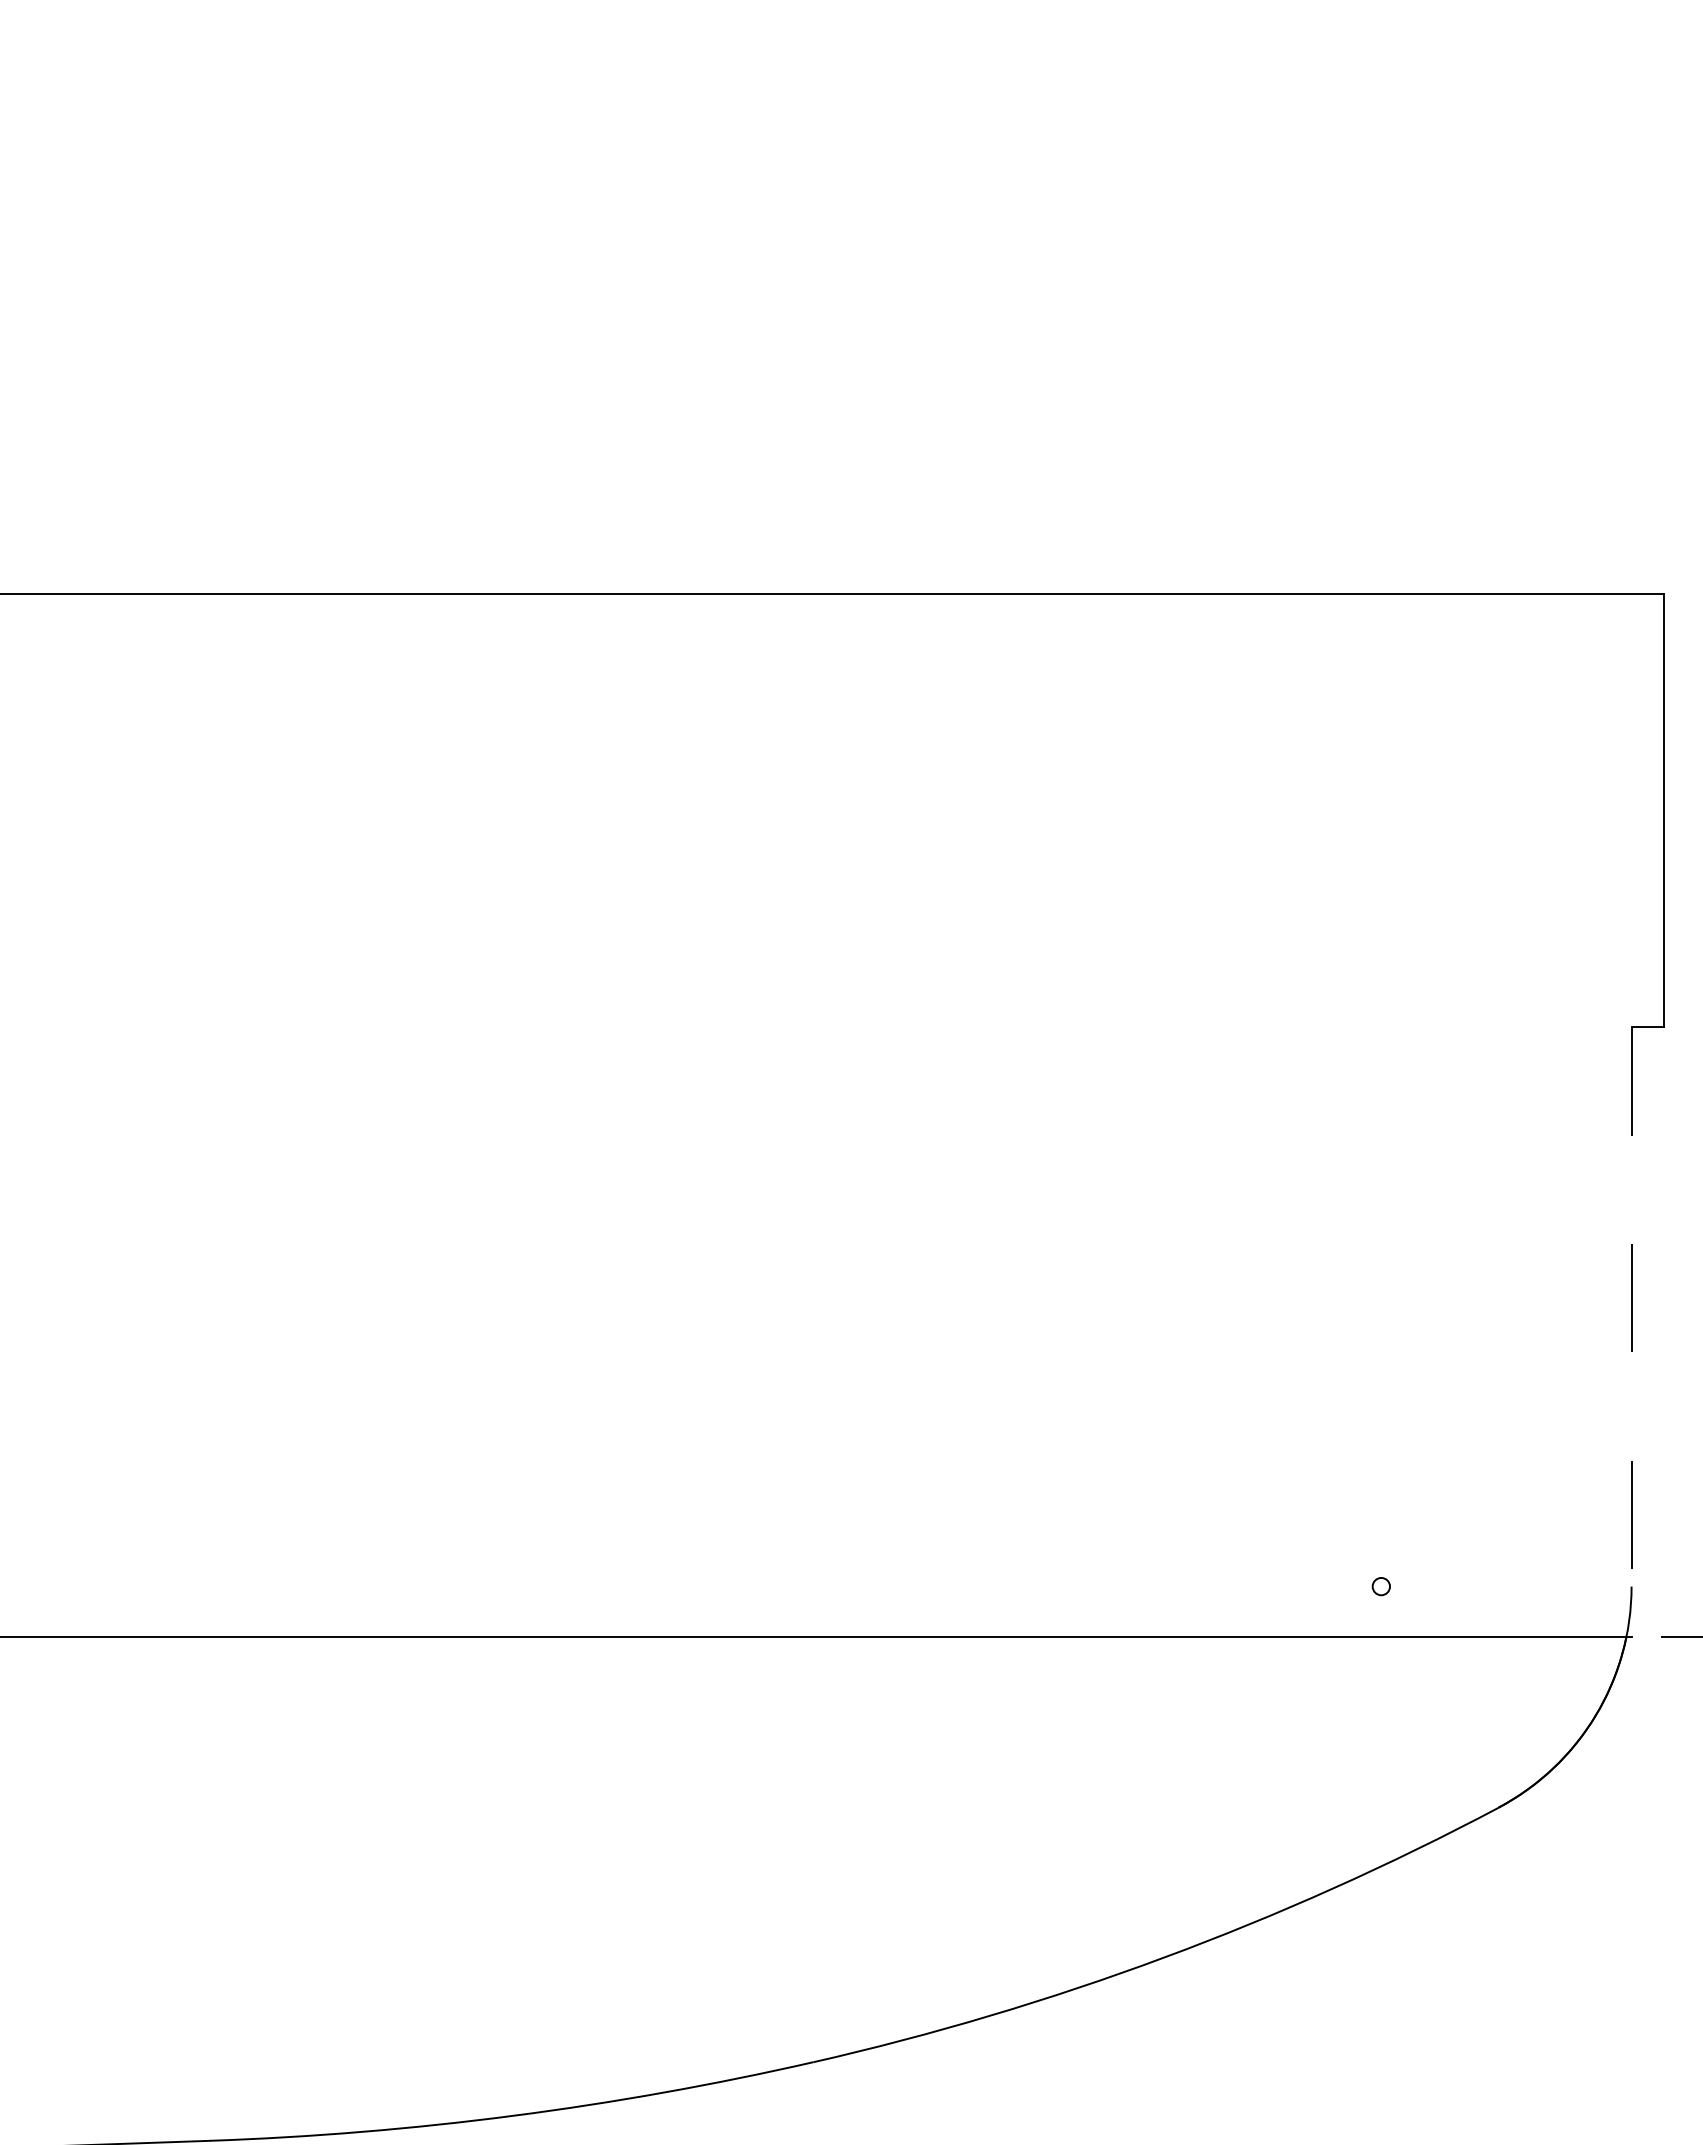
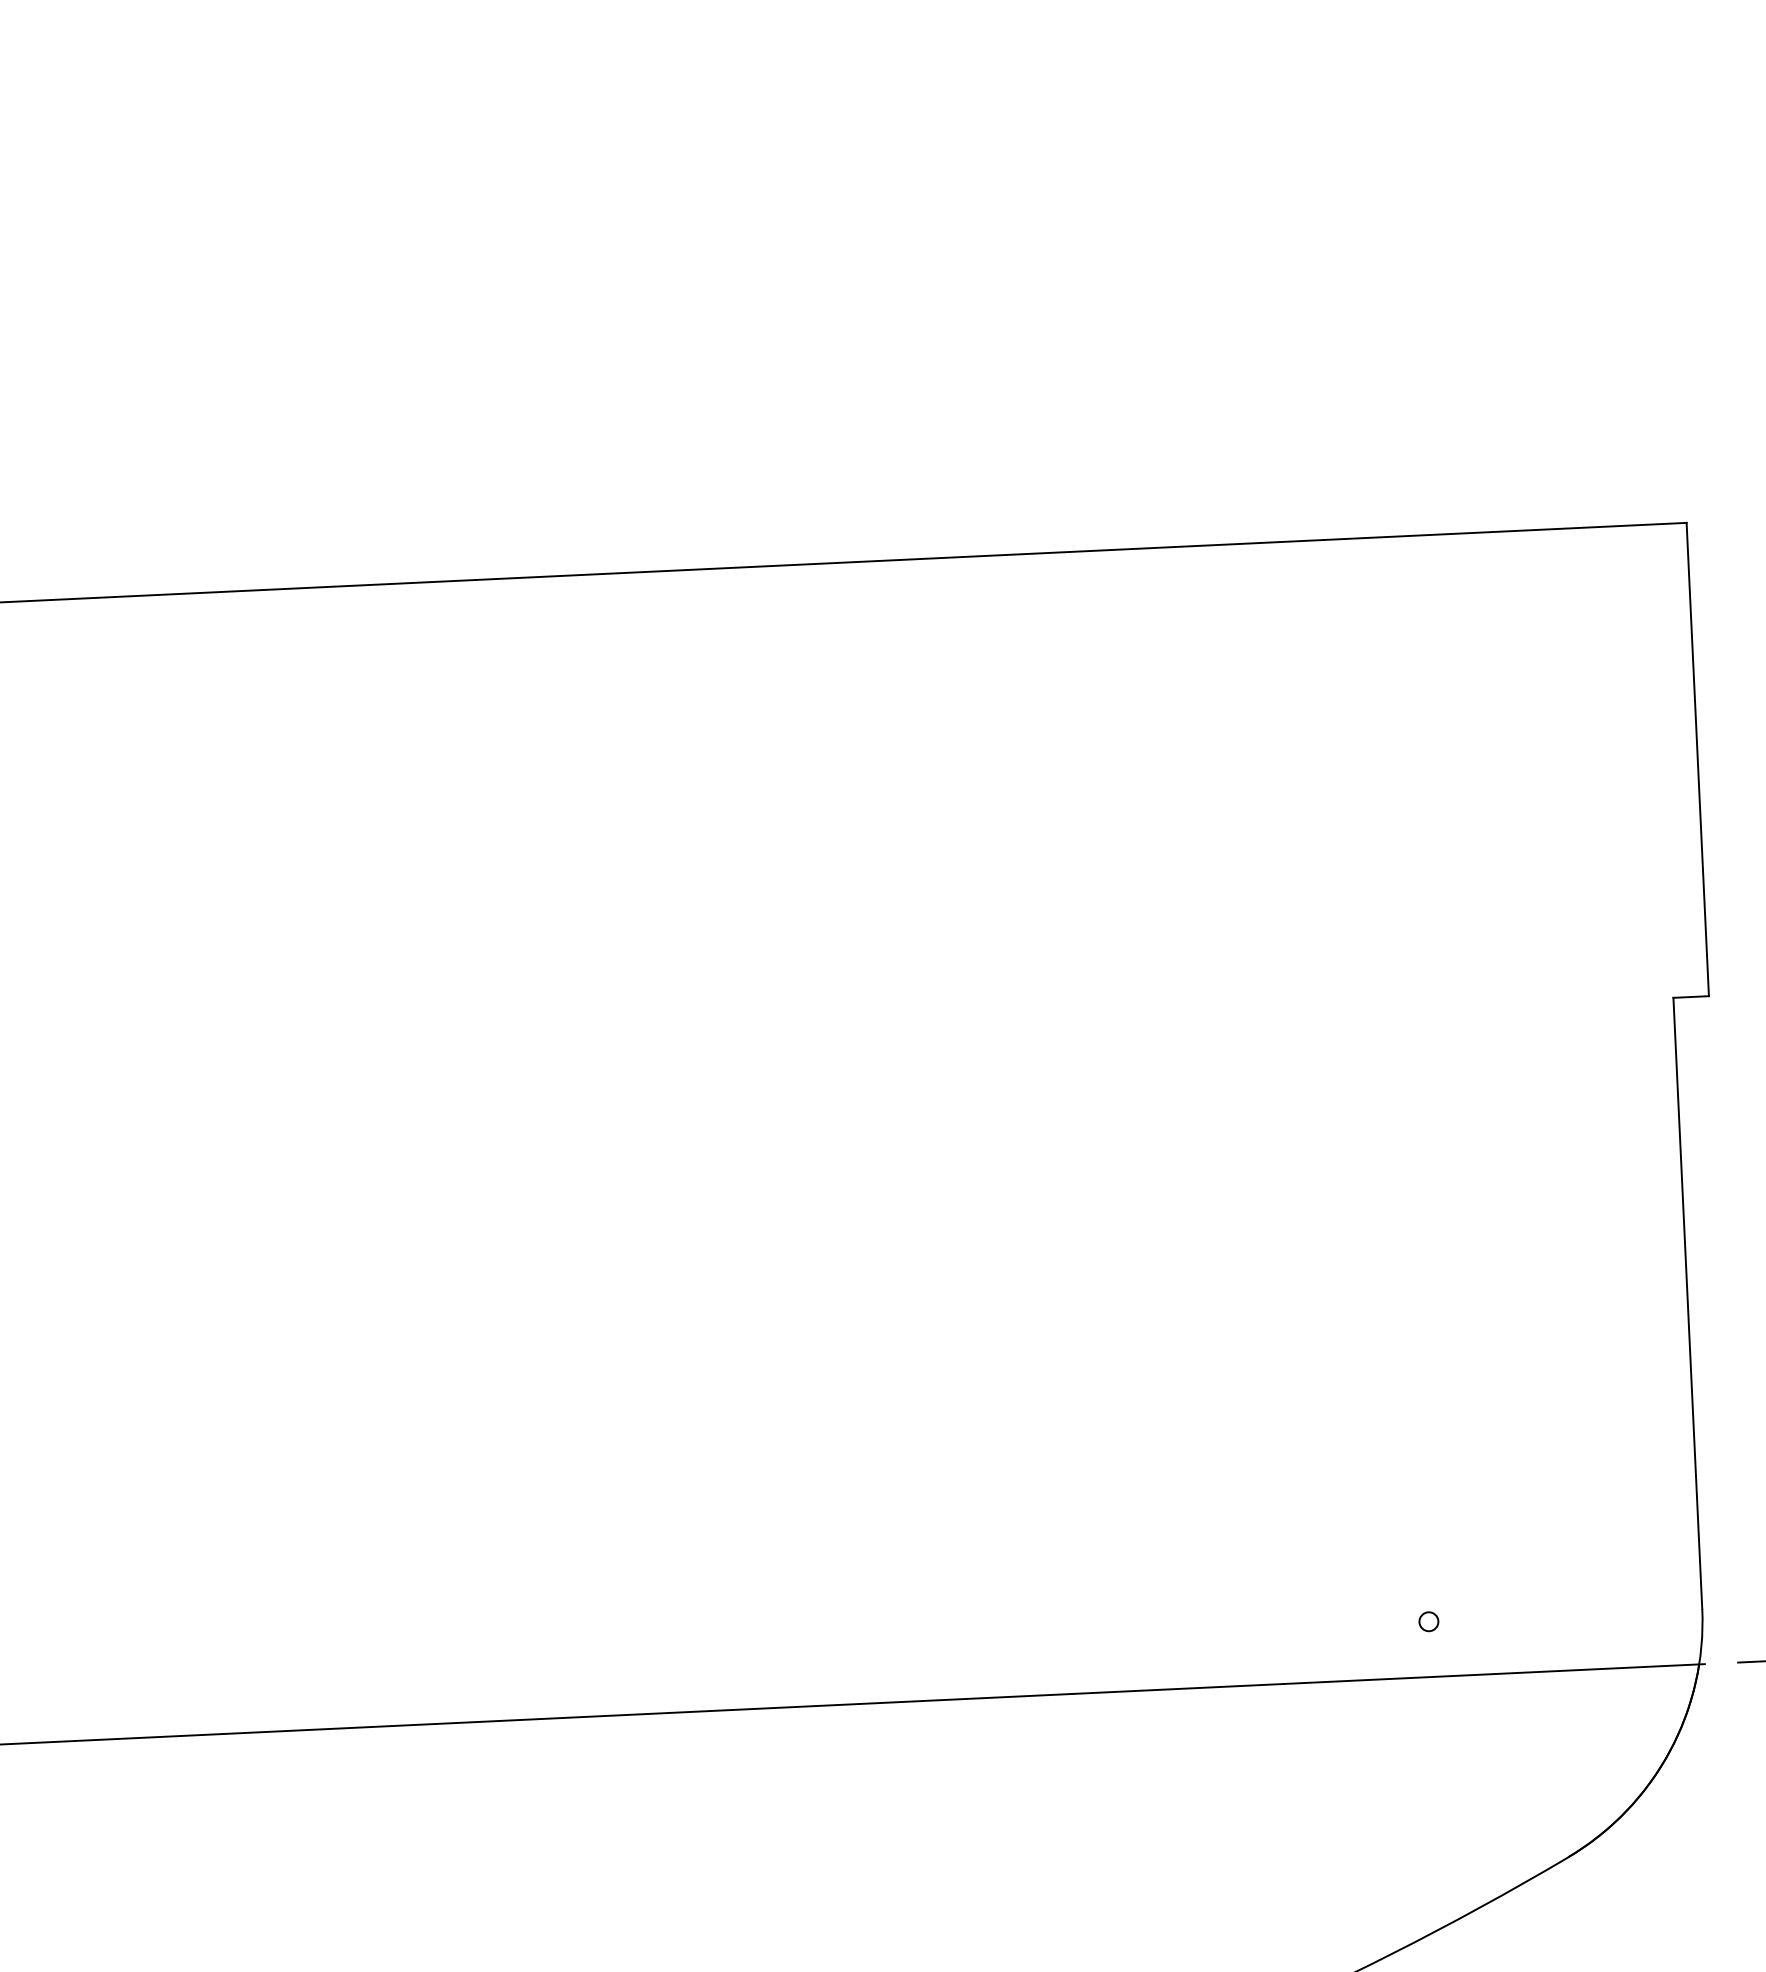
line: (1631, 1306) -> (1687, 1302), dashed -> solid

